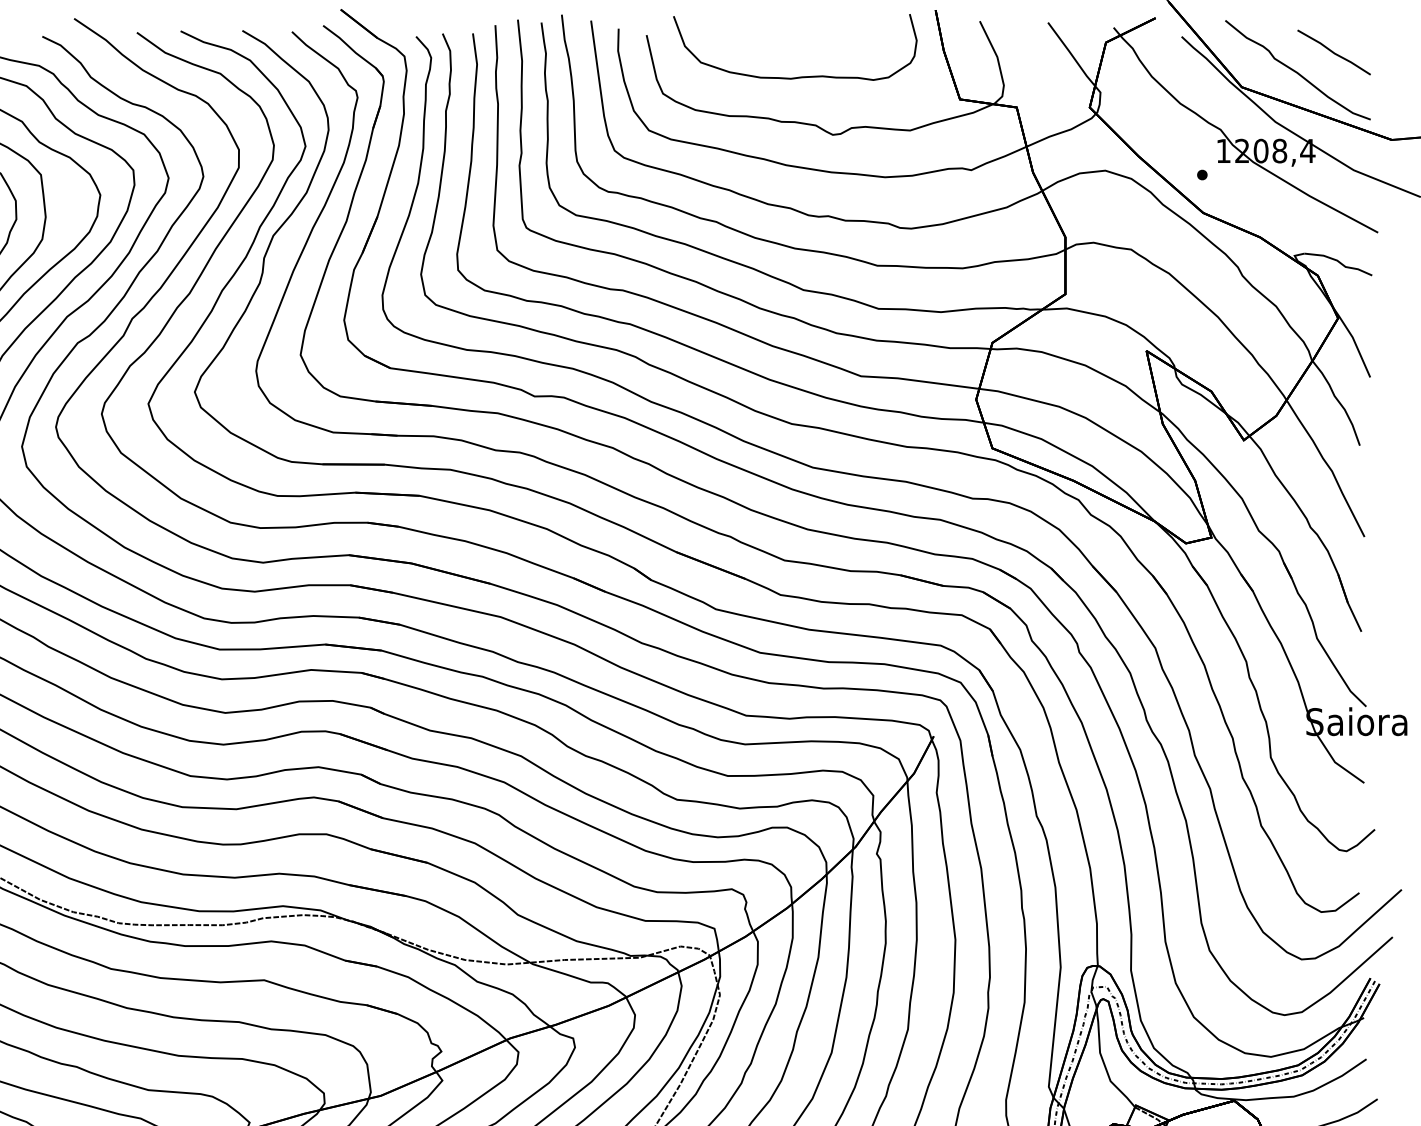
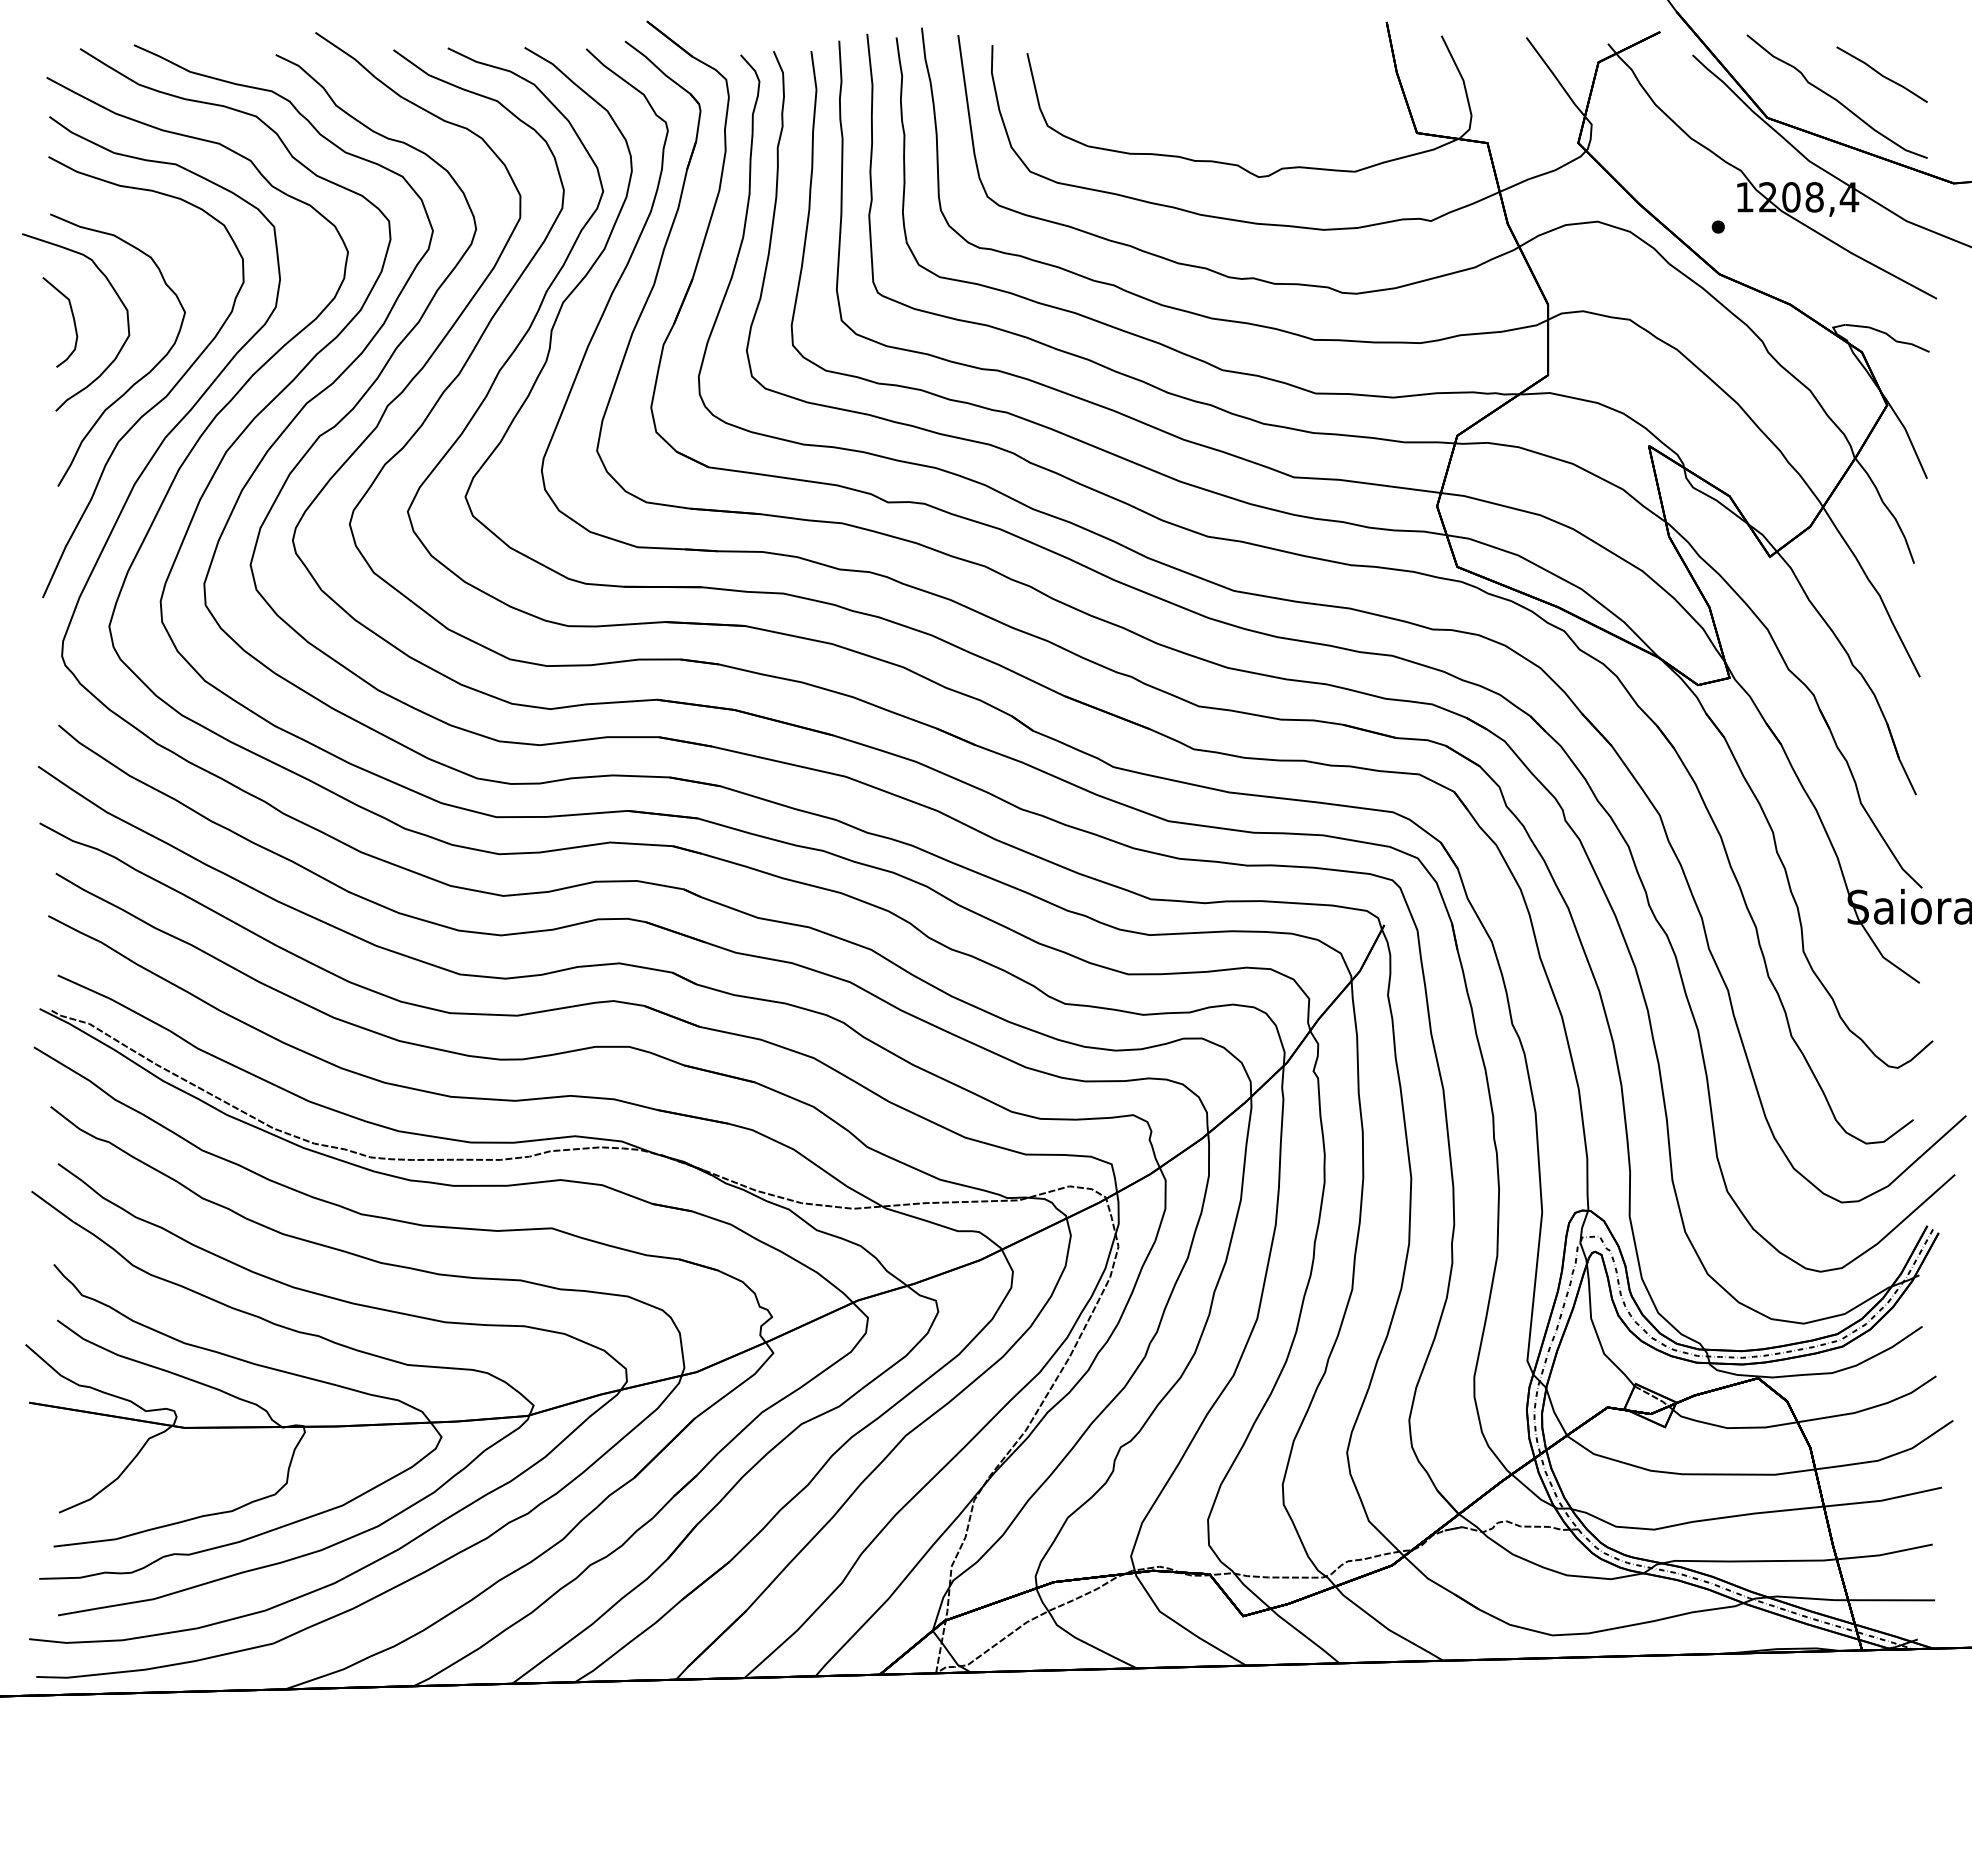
curve: (801, 76) -> (1219, 104), removed

